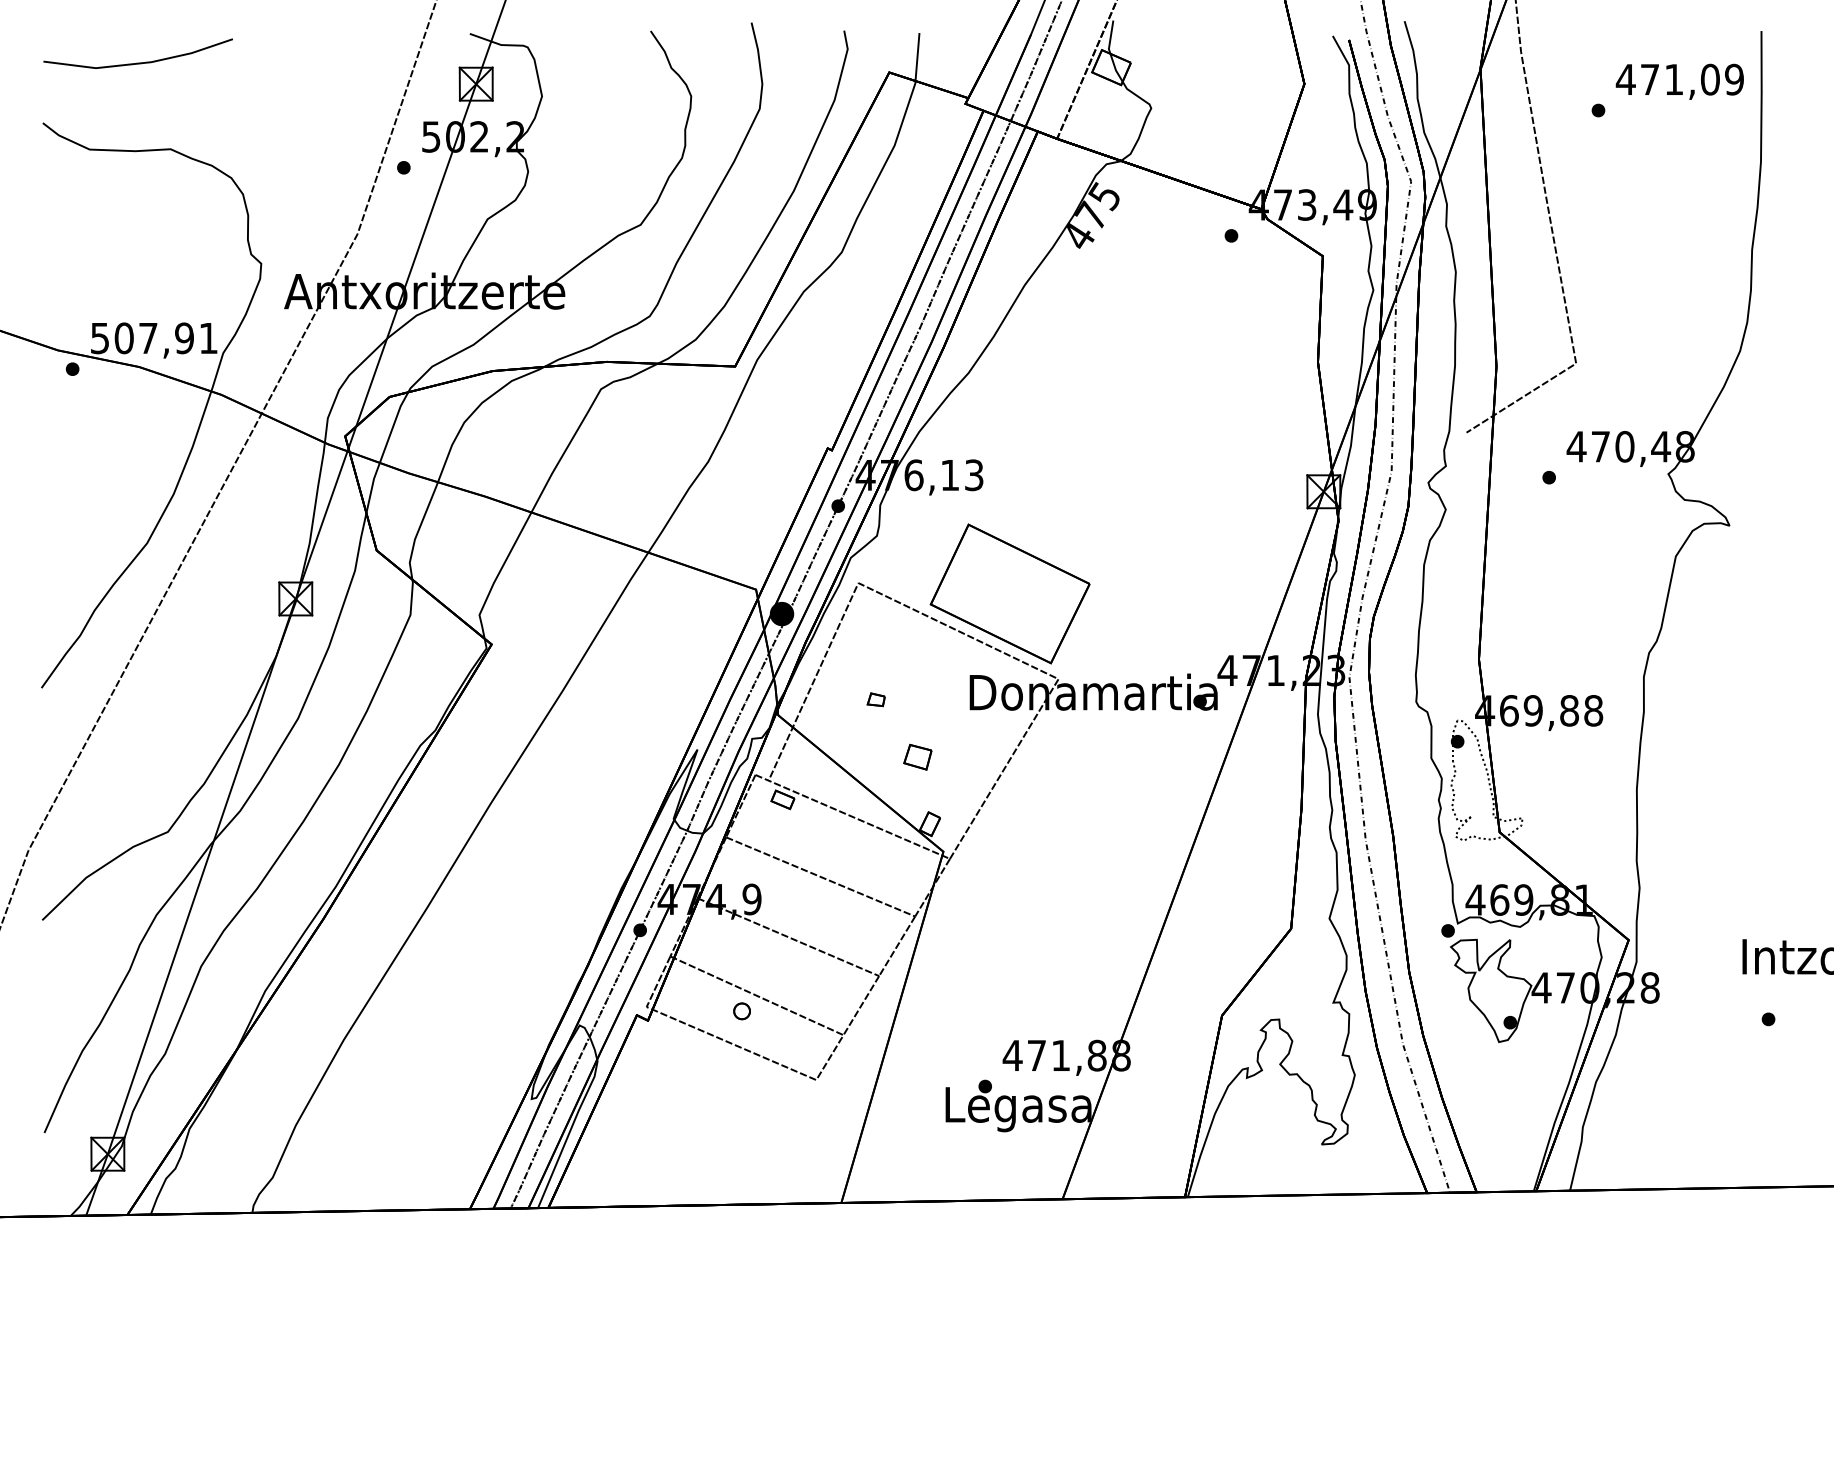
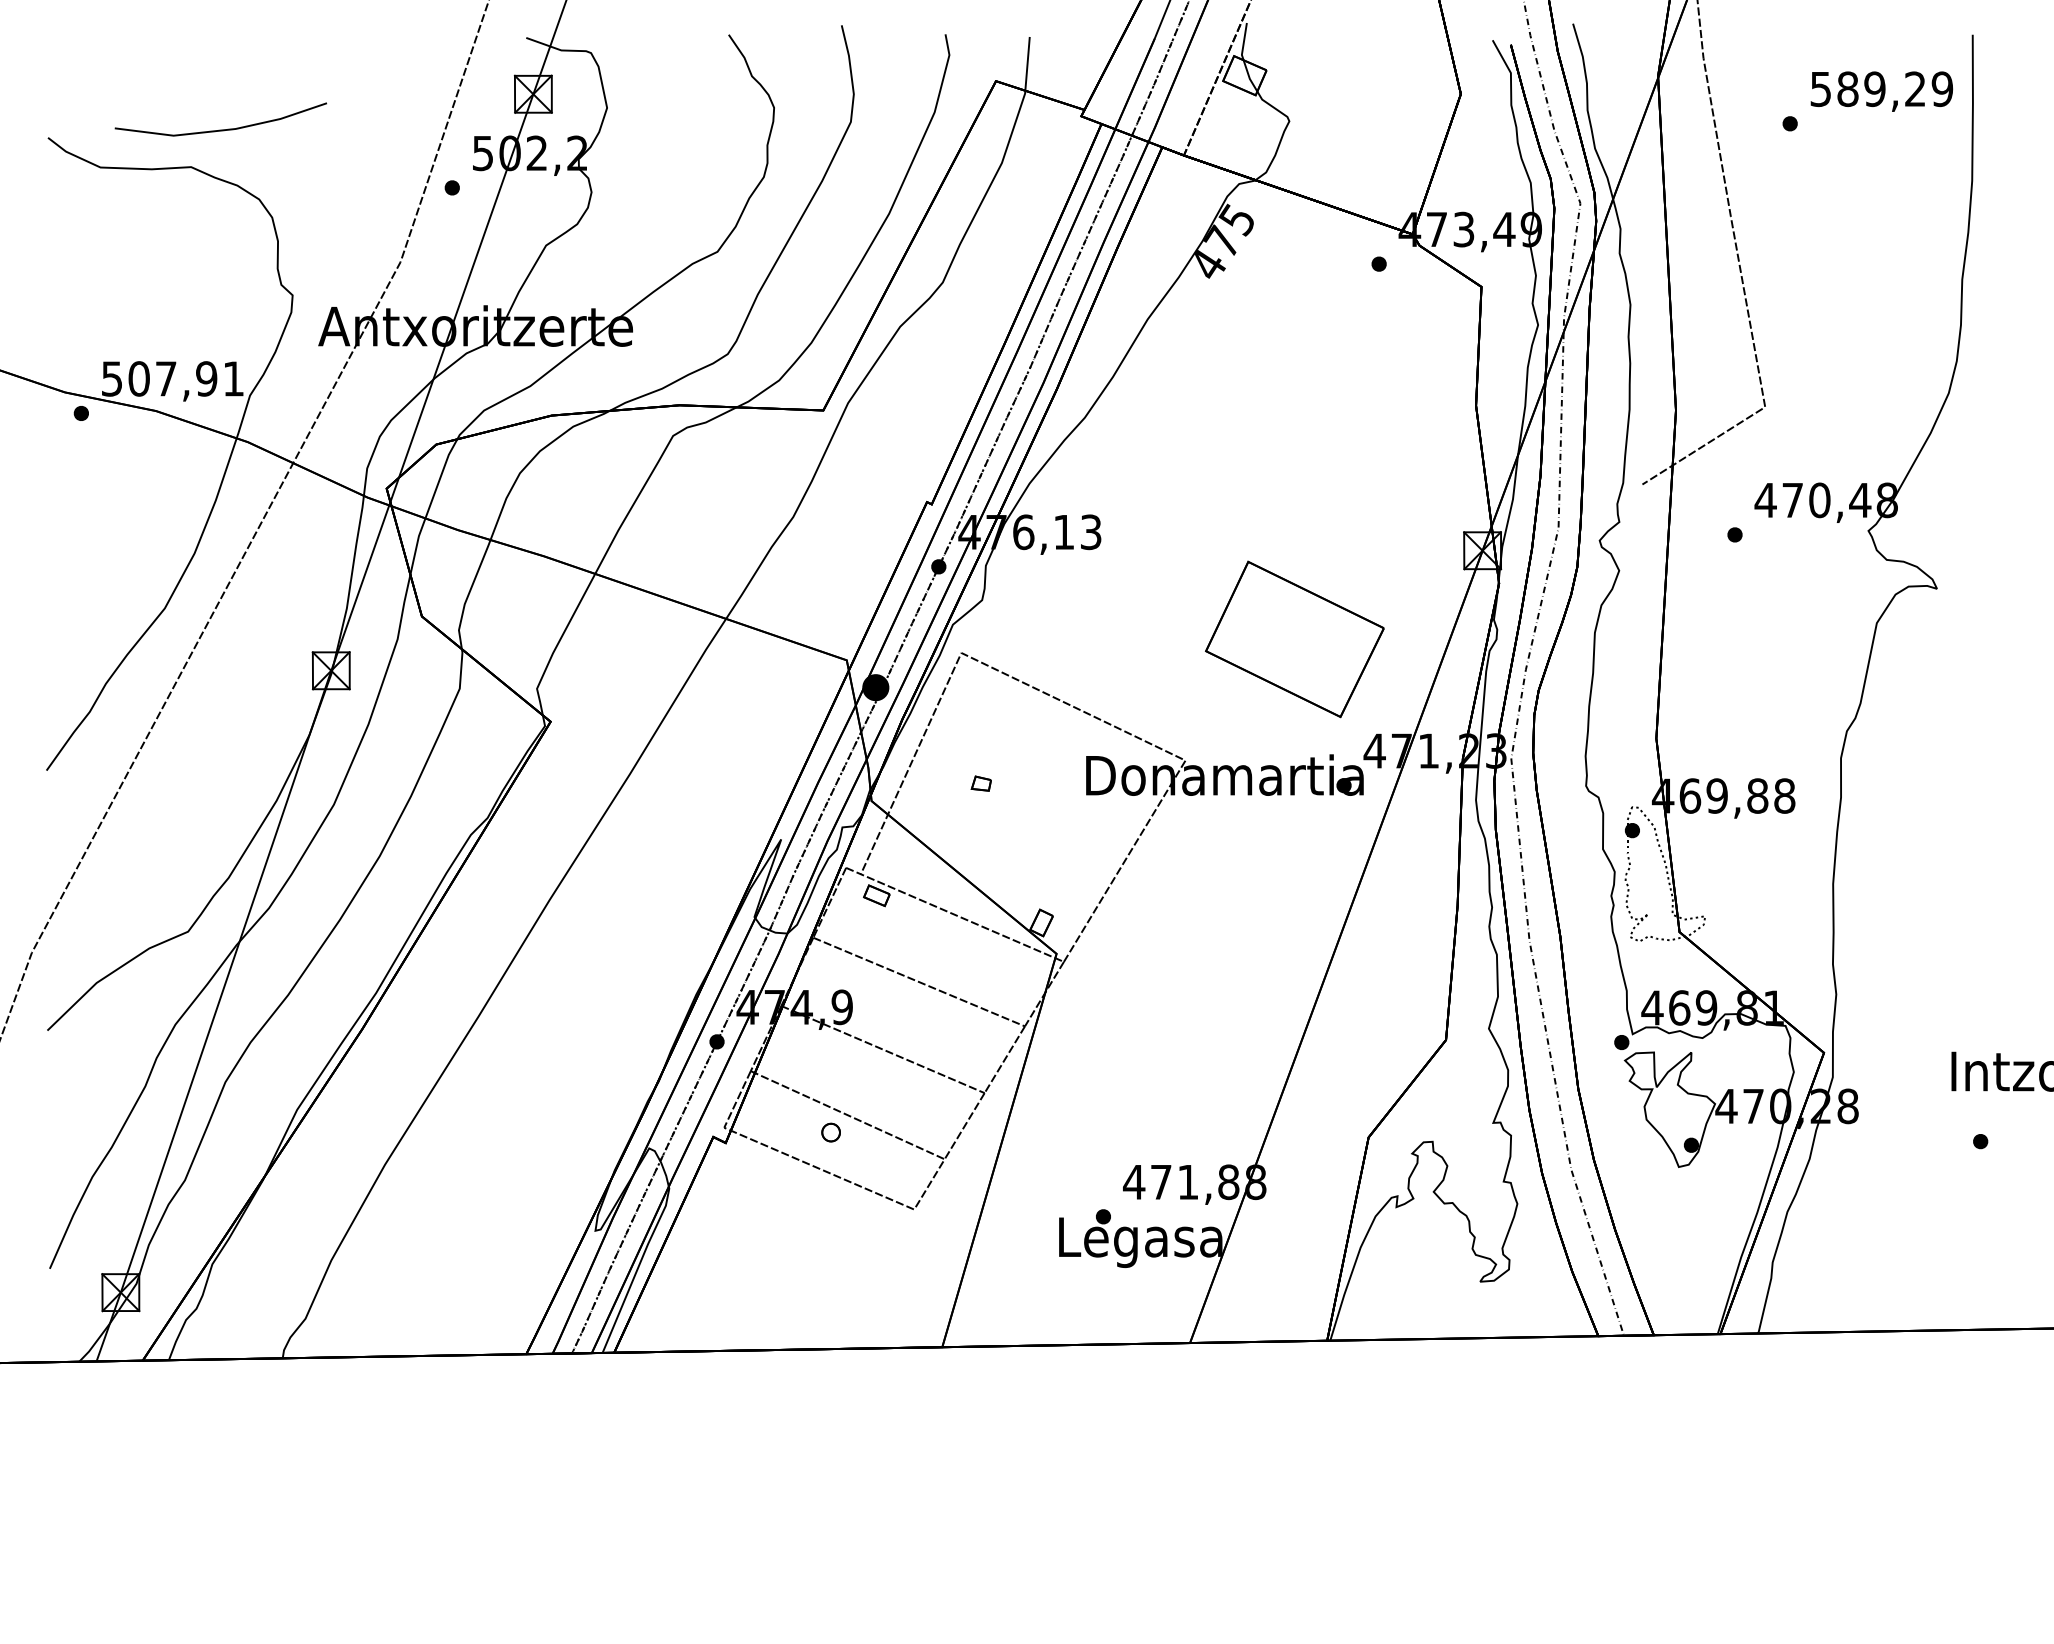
line: (137, 62) -> (220, 129), moved
text: (1667, 79) -> (1867, 89), 471,09 -> 589,29
part: (1009, 593) -> (1294, 638), moved
part: (917, 756) -> (1027, 847), removed

